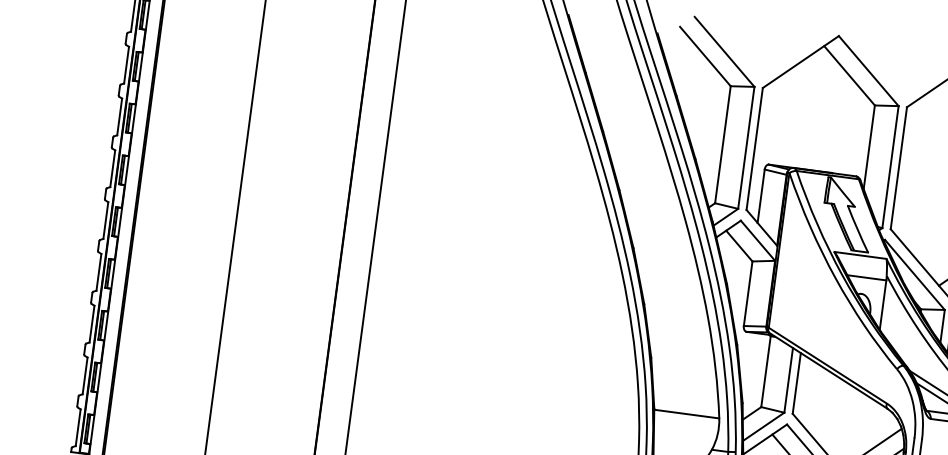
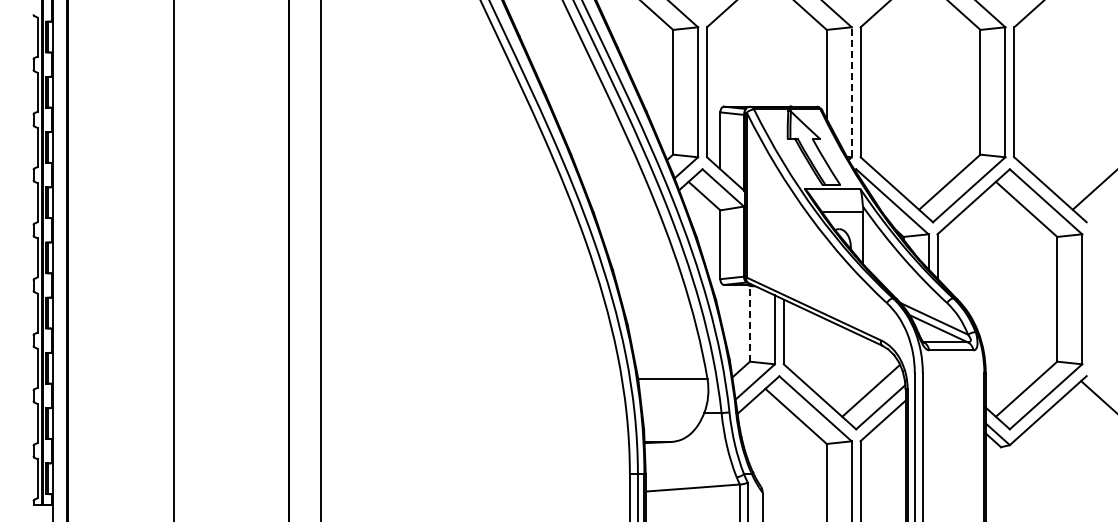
line: (890, 167) -> (851, 92), solid -> dashed
line: (765, 371) -> (749, 323), solid -> dashed

